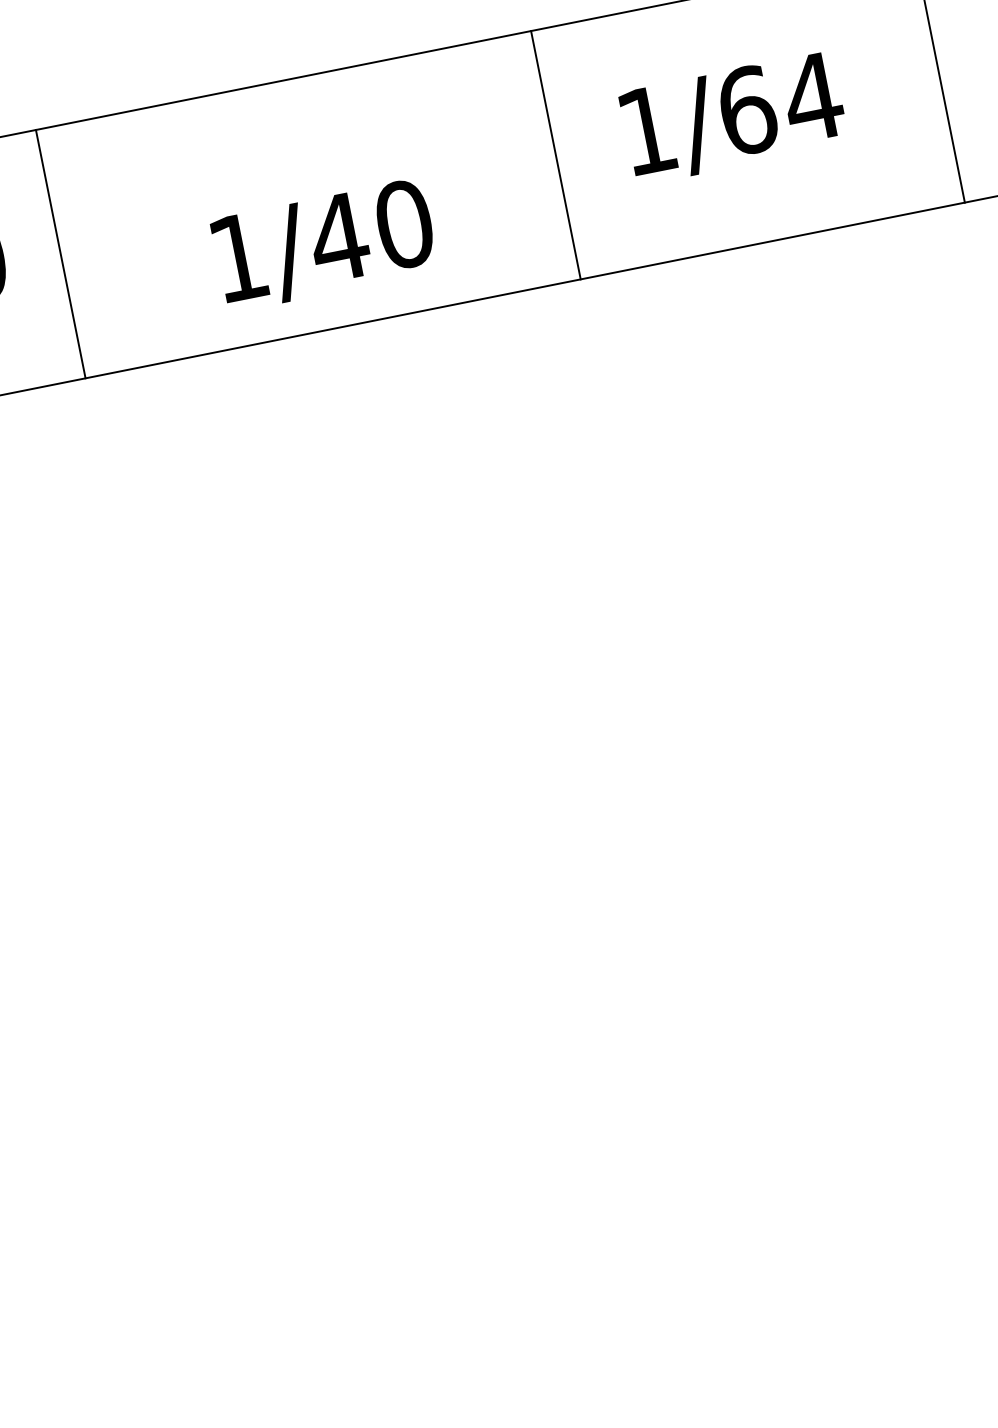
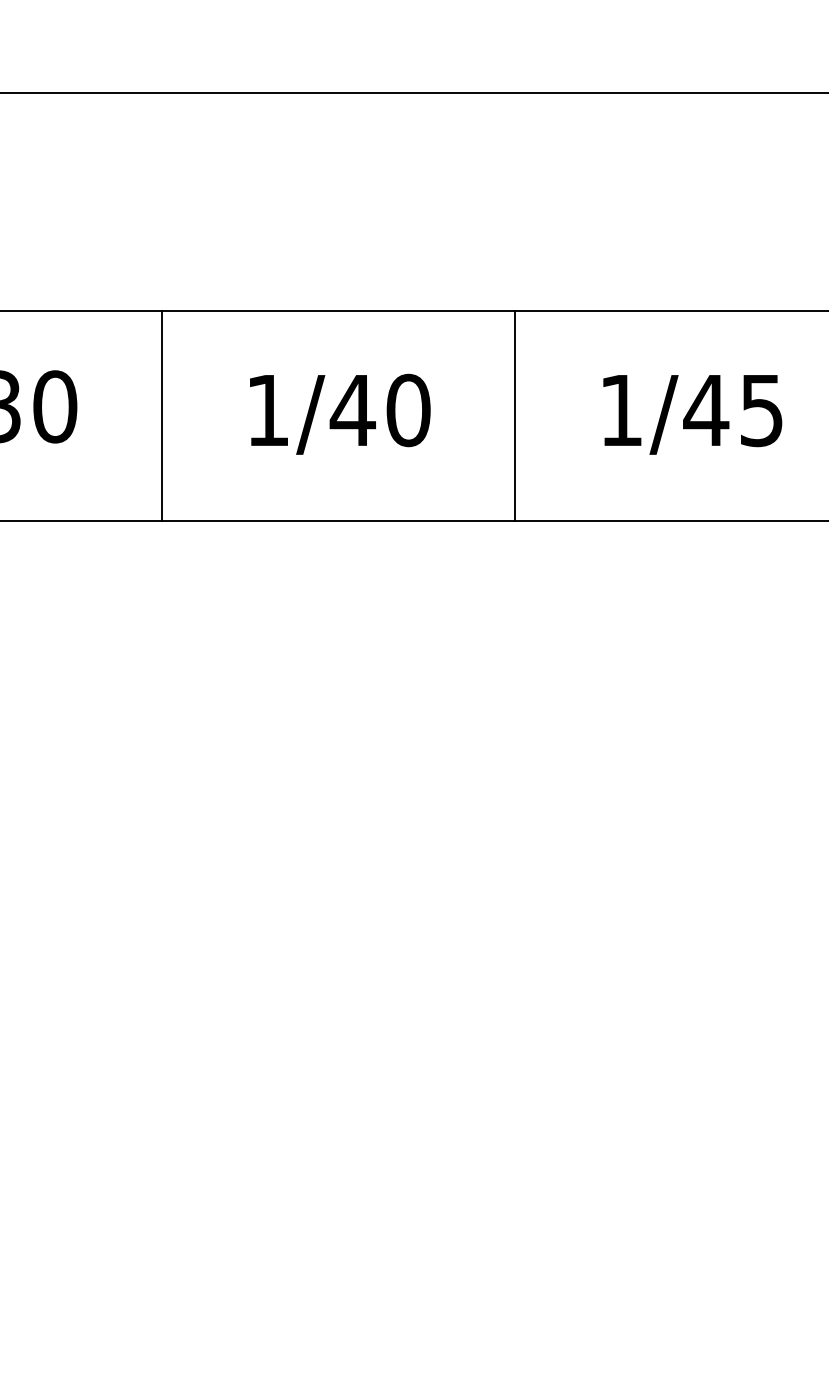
text: (779, 104) -> (733, 410), 1/64 -> 1/45
line: (556, 154) -> (515, 415), moved
text: (324, 244) -> (340, 413), moved
line: (60, 253) -> (161, 415), moved

